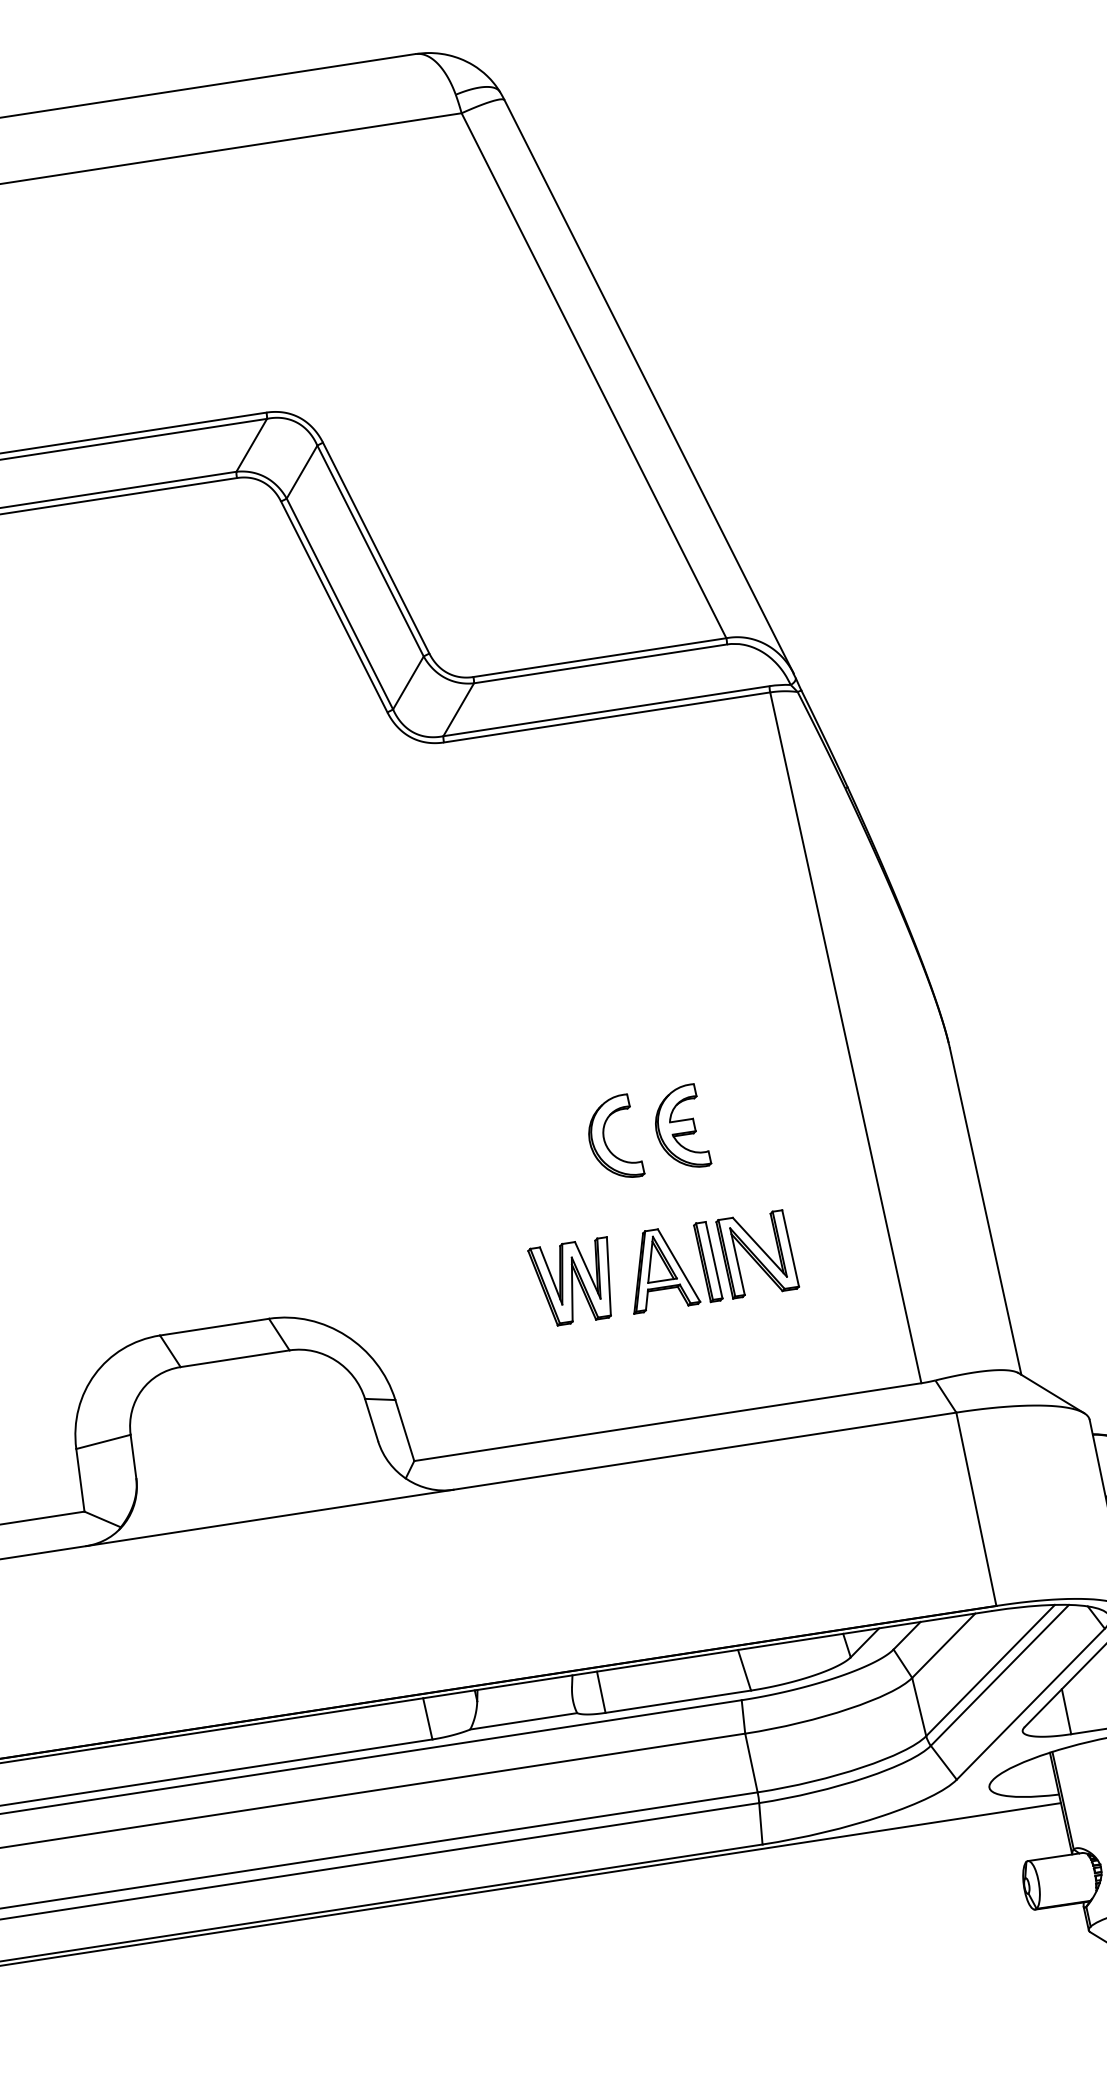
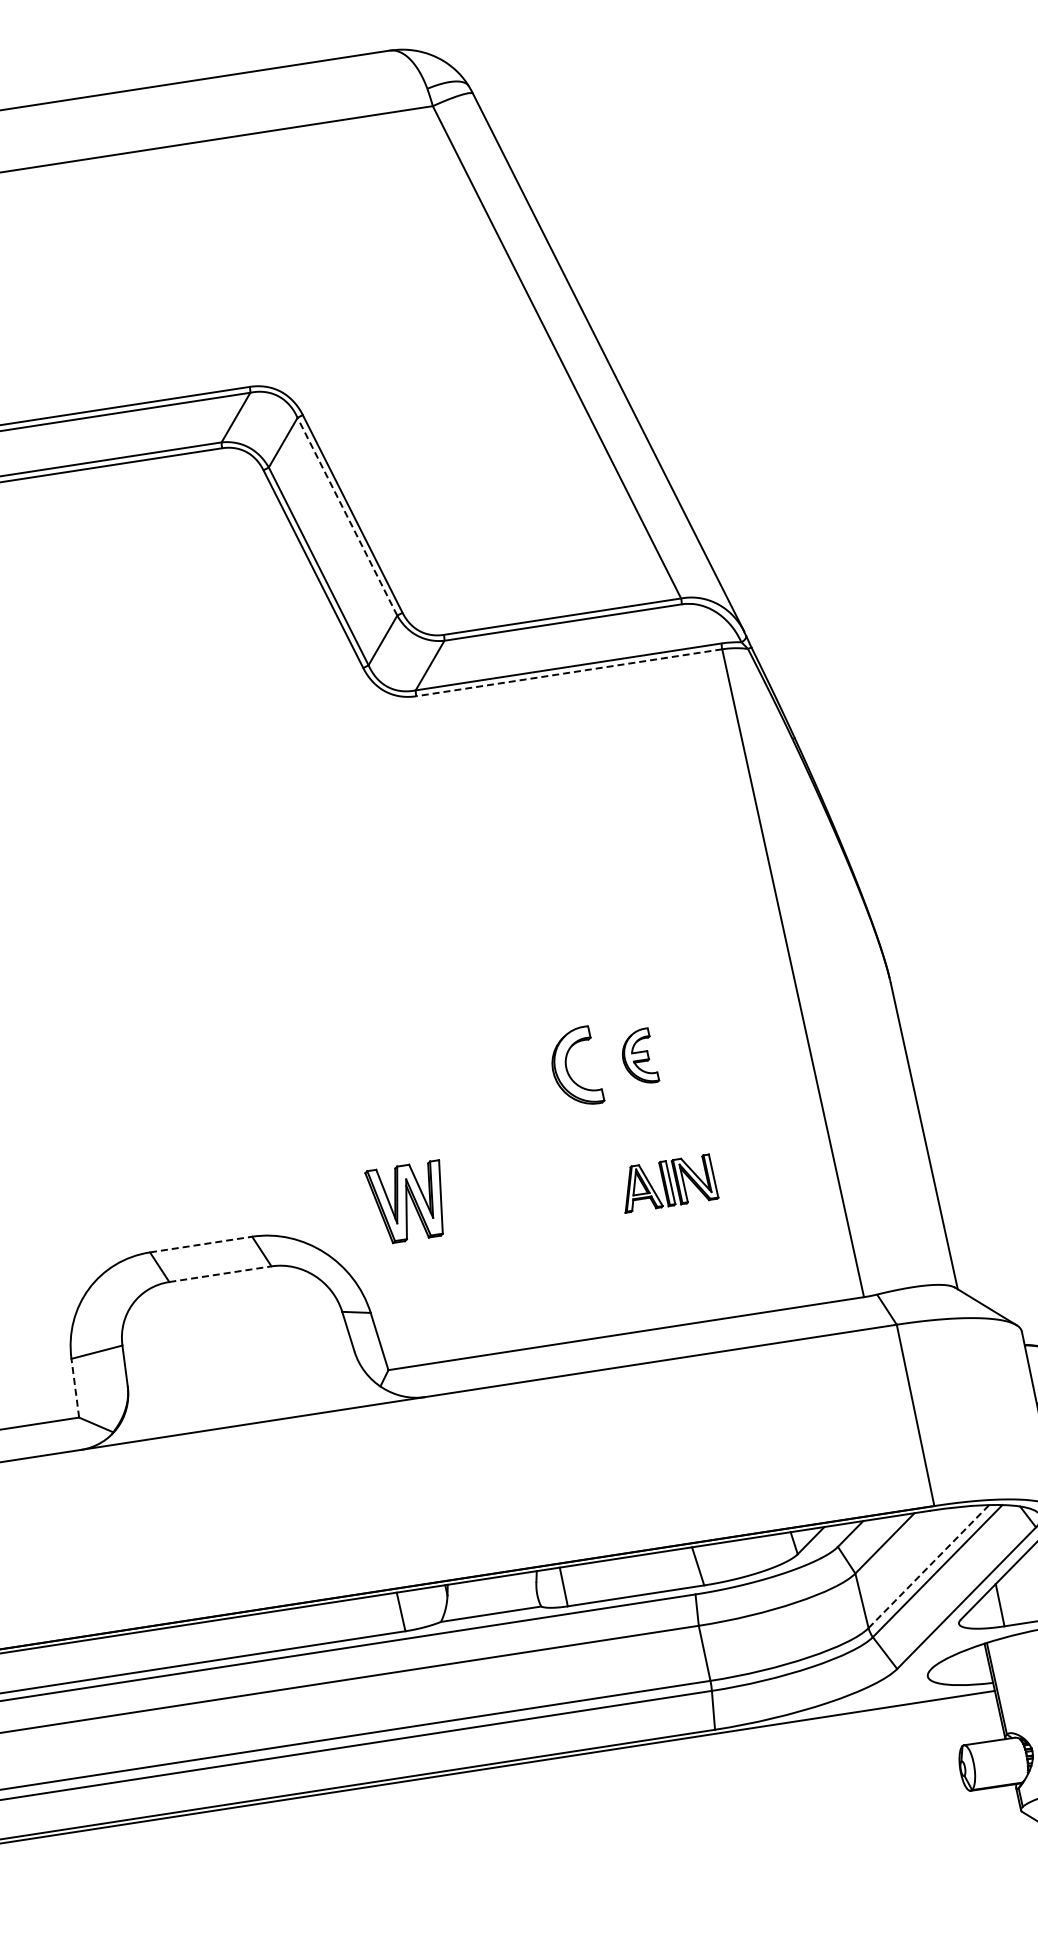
line: (370, 550) -> (347, 516), solid -> dashed
line: (607, 717) -> (569, 672), solid -> dashed
part: (683, 1125) -> (640, 1055), size x0.7
part: (716, 1262) -> (671, 1183), size x0.6
part: (568, 1281) -> (403, 1201), moved
line: (214, 1327) -> (201, 1244), solid -> dashed
line: (235, 1359) -> (220, 1274), solid -> dashed
line: (80, 1480) -> (75, 1388), solid -> dashed
line: (991, 1670) -> (929, 1566), solid -> dashed

